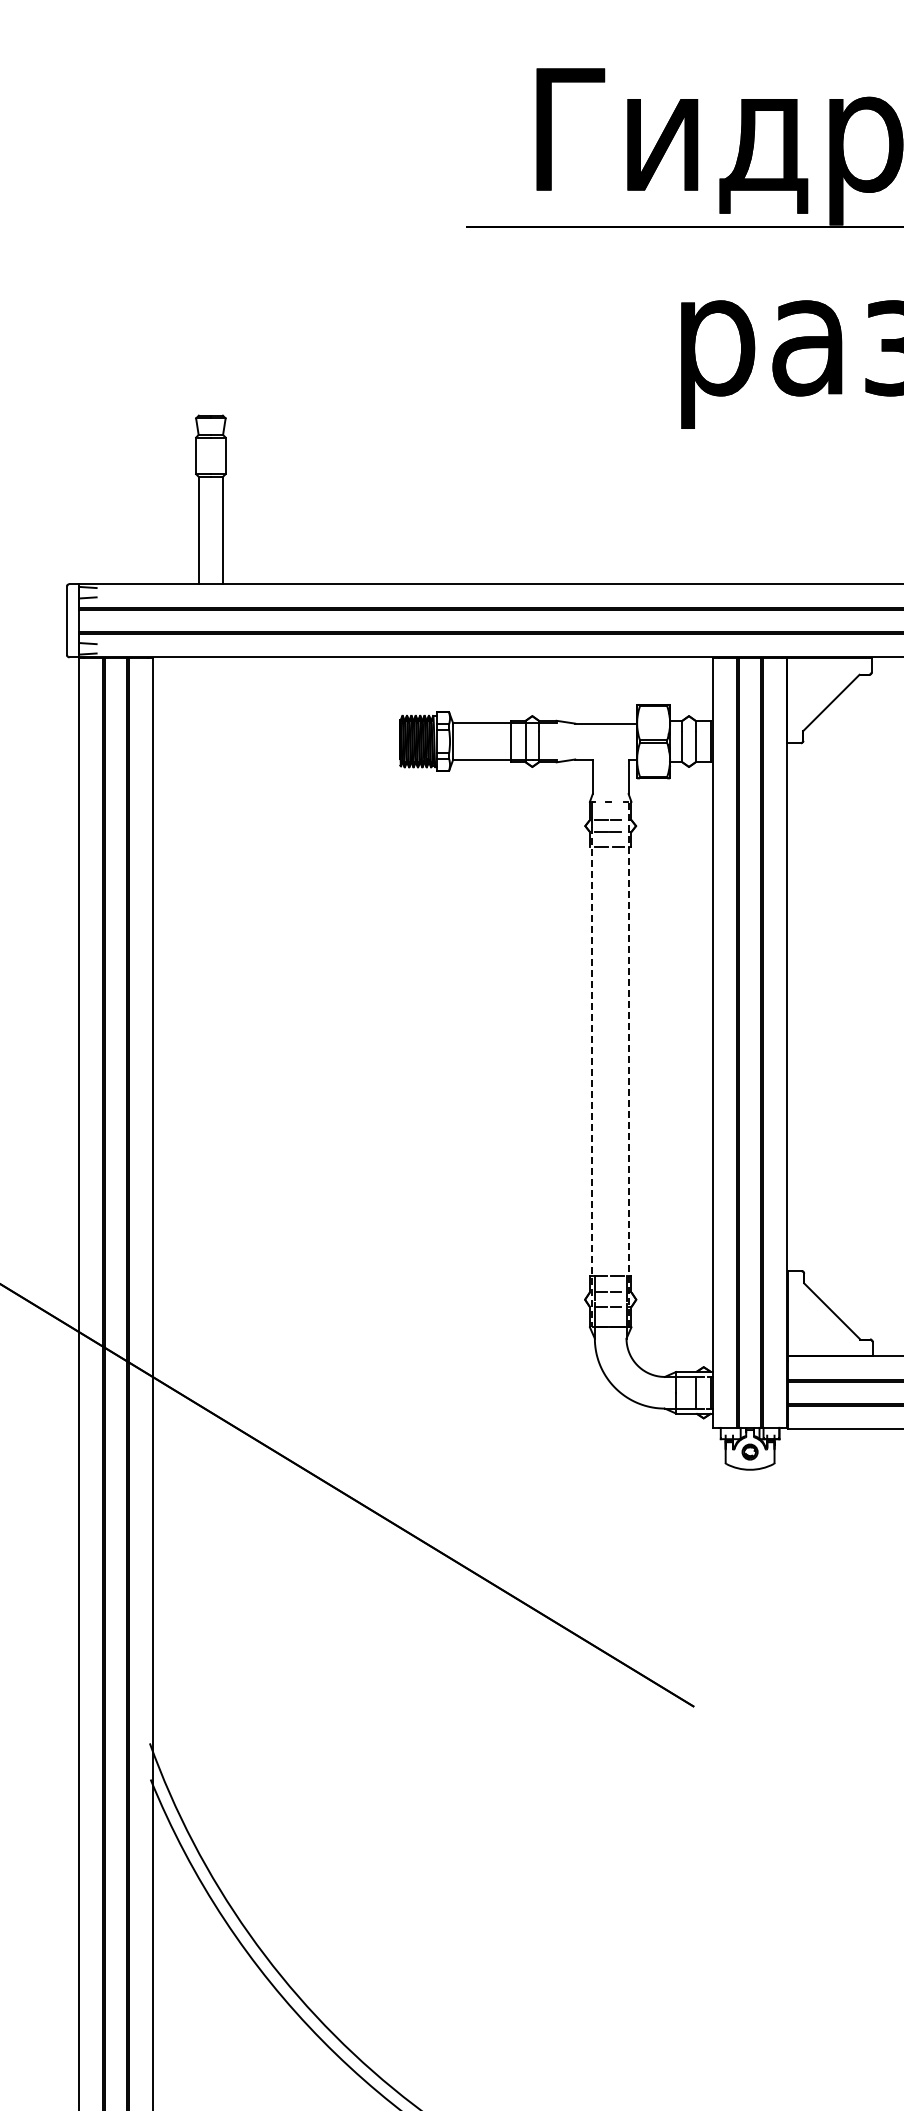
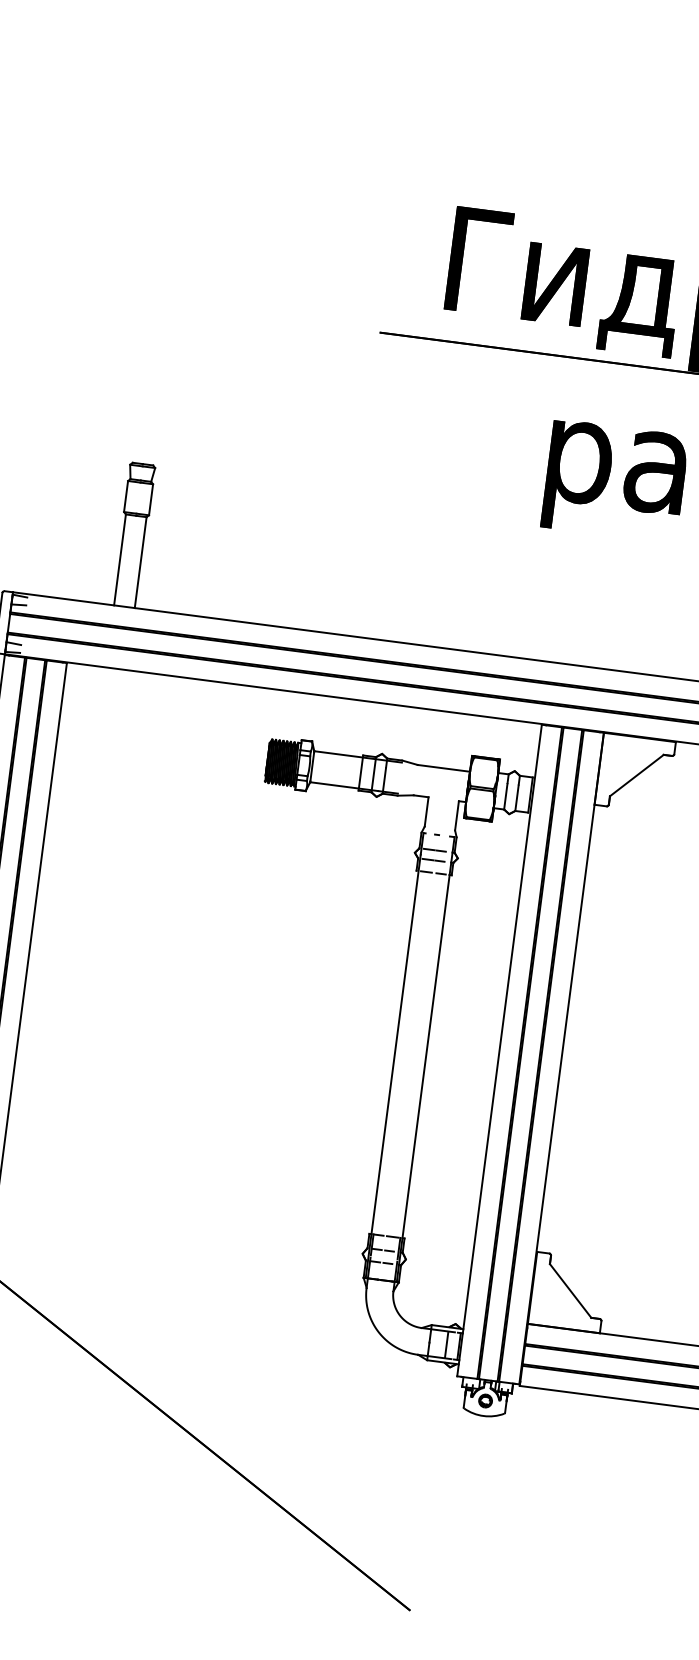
line: (629, 1064) -> (426, 1059), dashed -> solid
line: (592, 1077) -> (393, 1066), dashed -> solid

